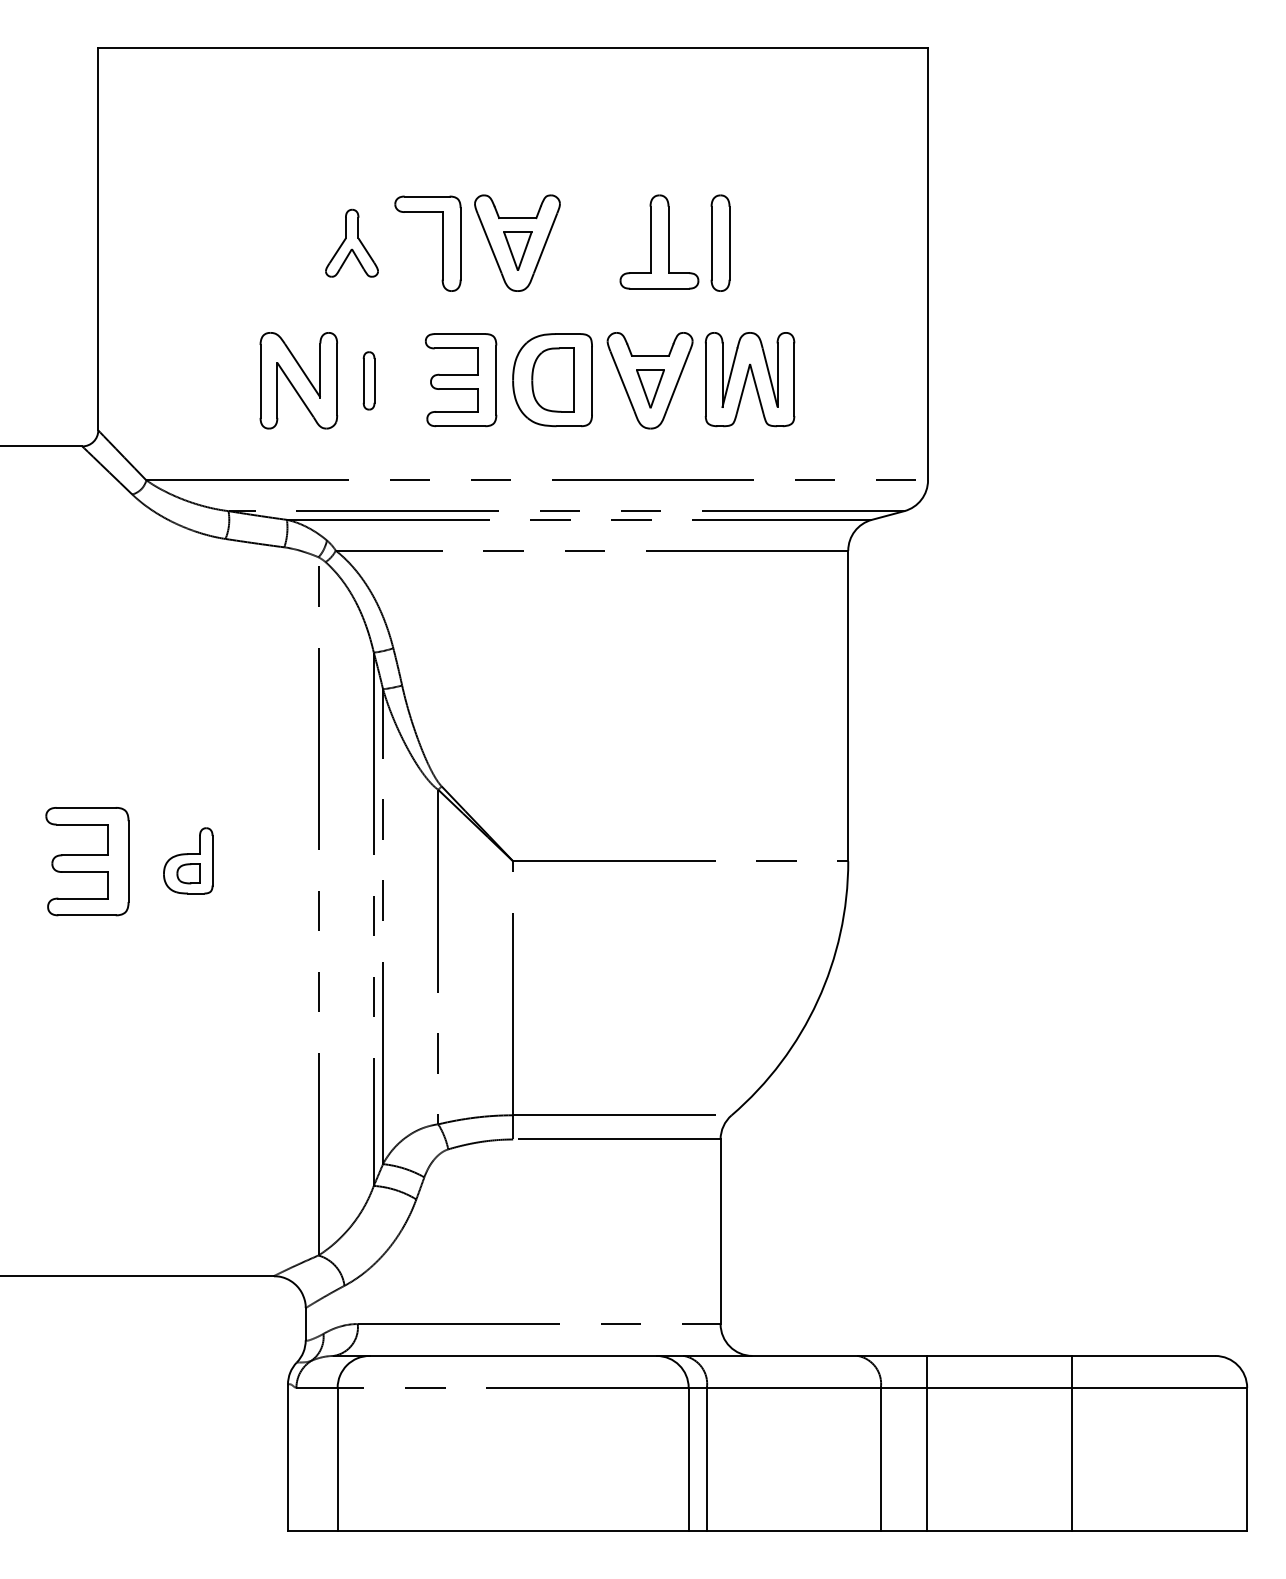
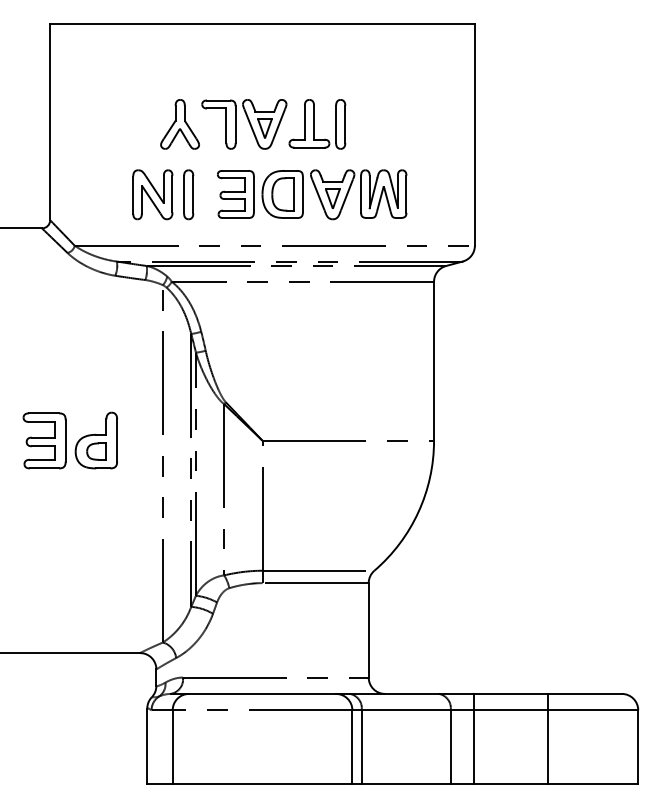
part: (350, 243) -> (179, 124), size x1.43
part: (675, 243) -> (317, 124), moved
part: (368, 380) -> (188, 194), size x1.67
part: (186, 860) -> (95, 440), size x1.67

